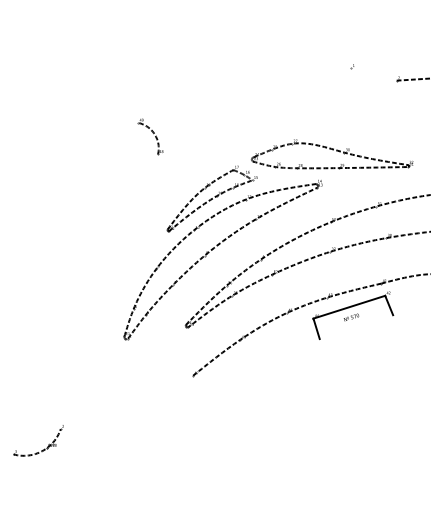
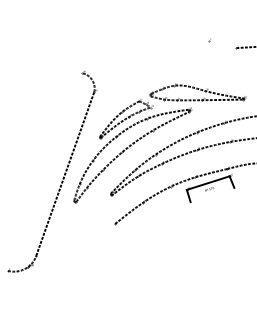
line: (109, 291) -> (65, 173), added

